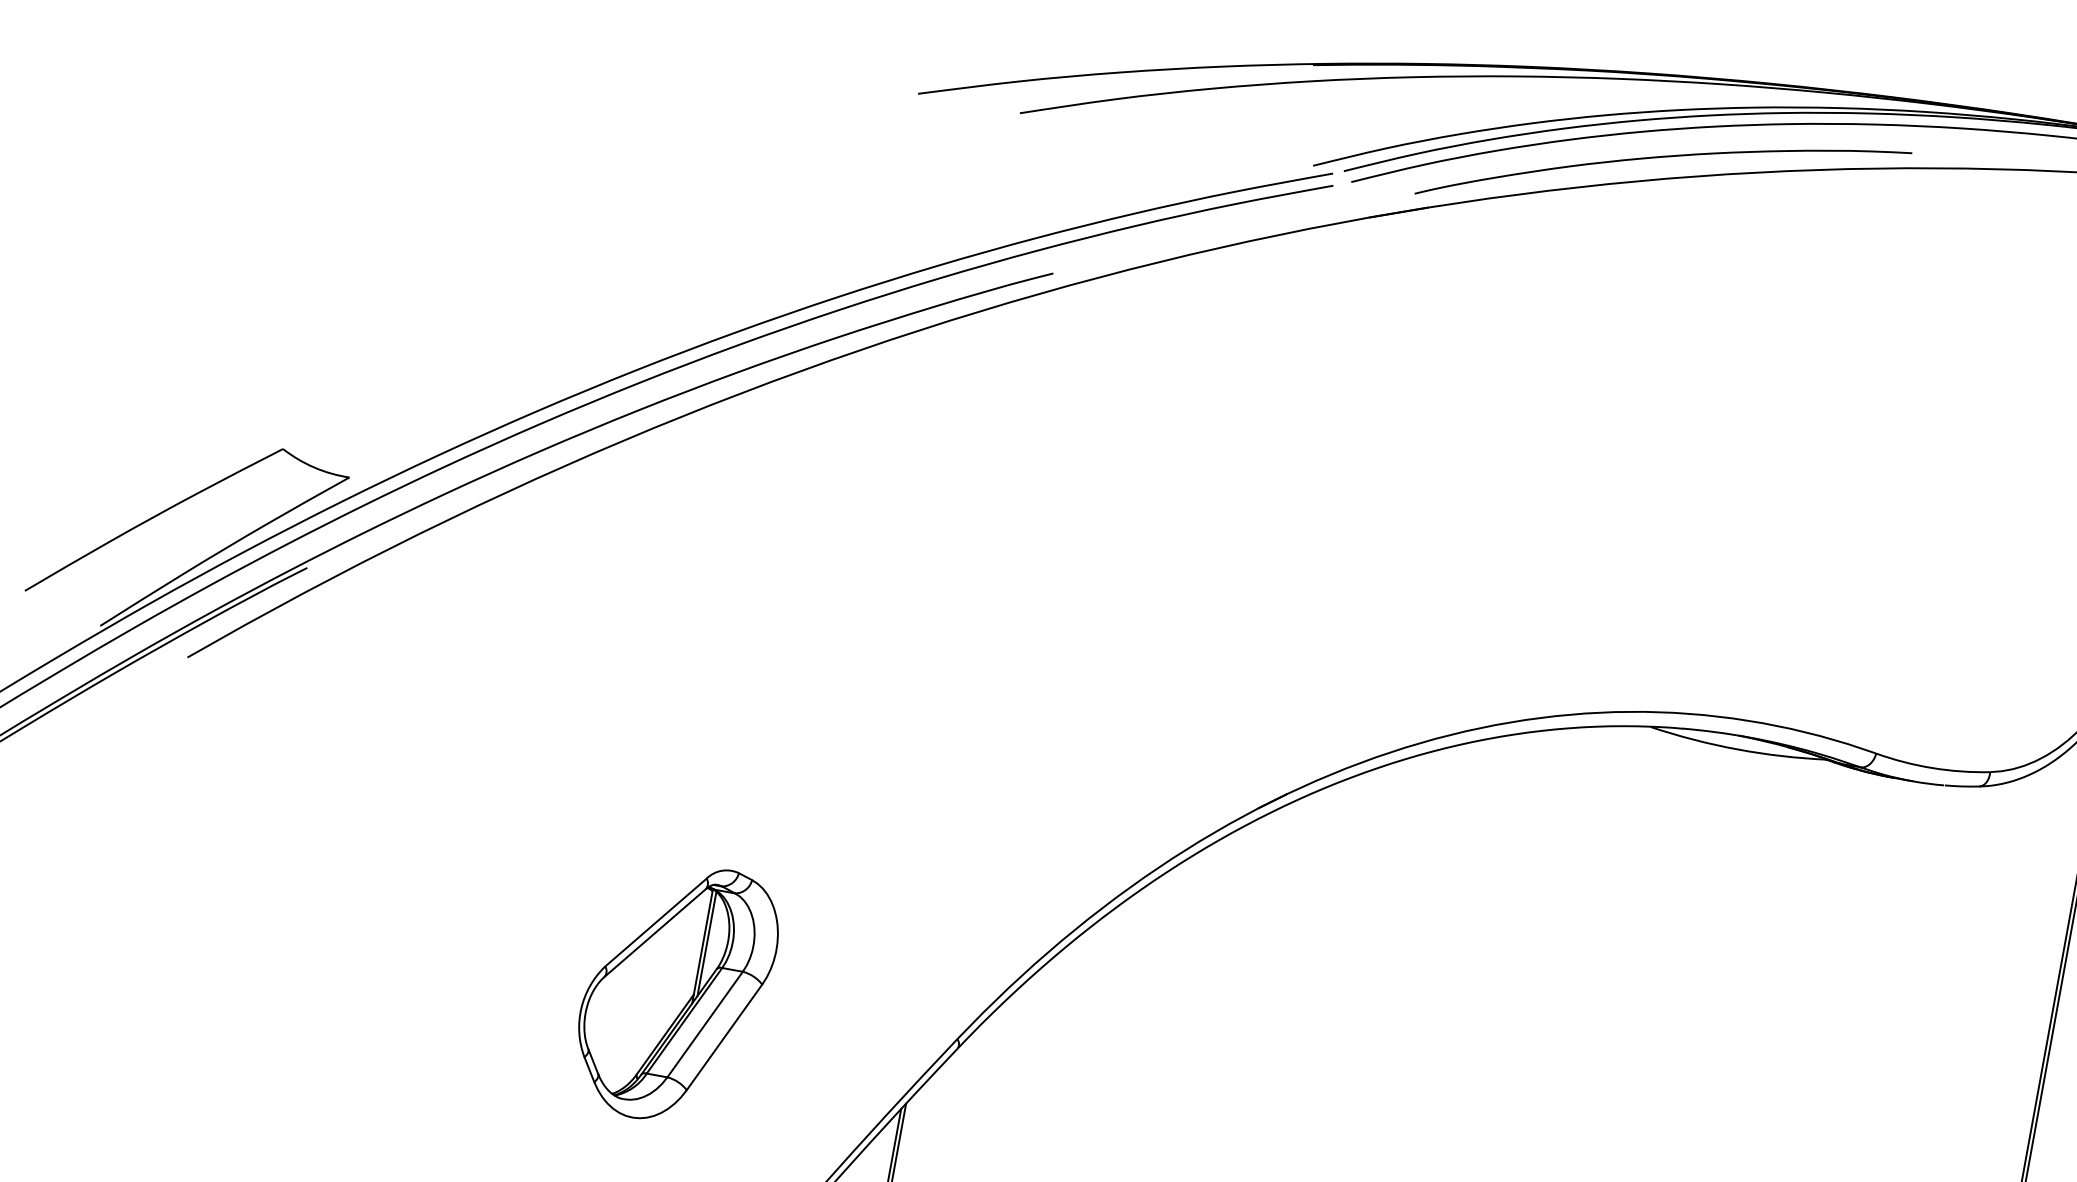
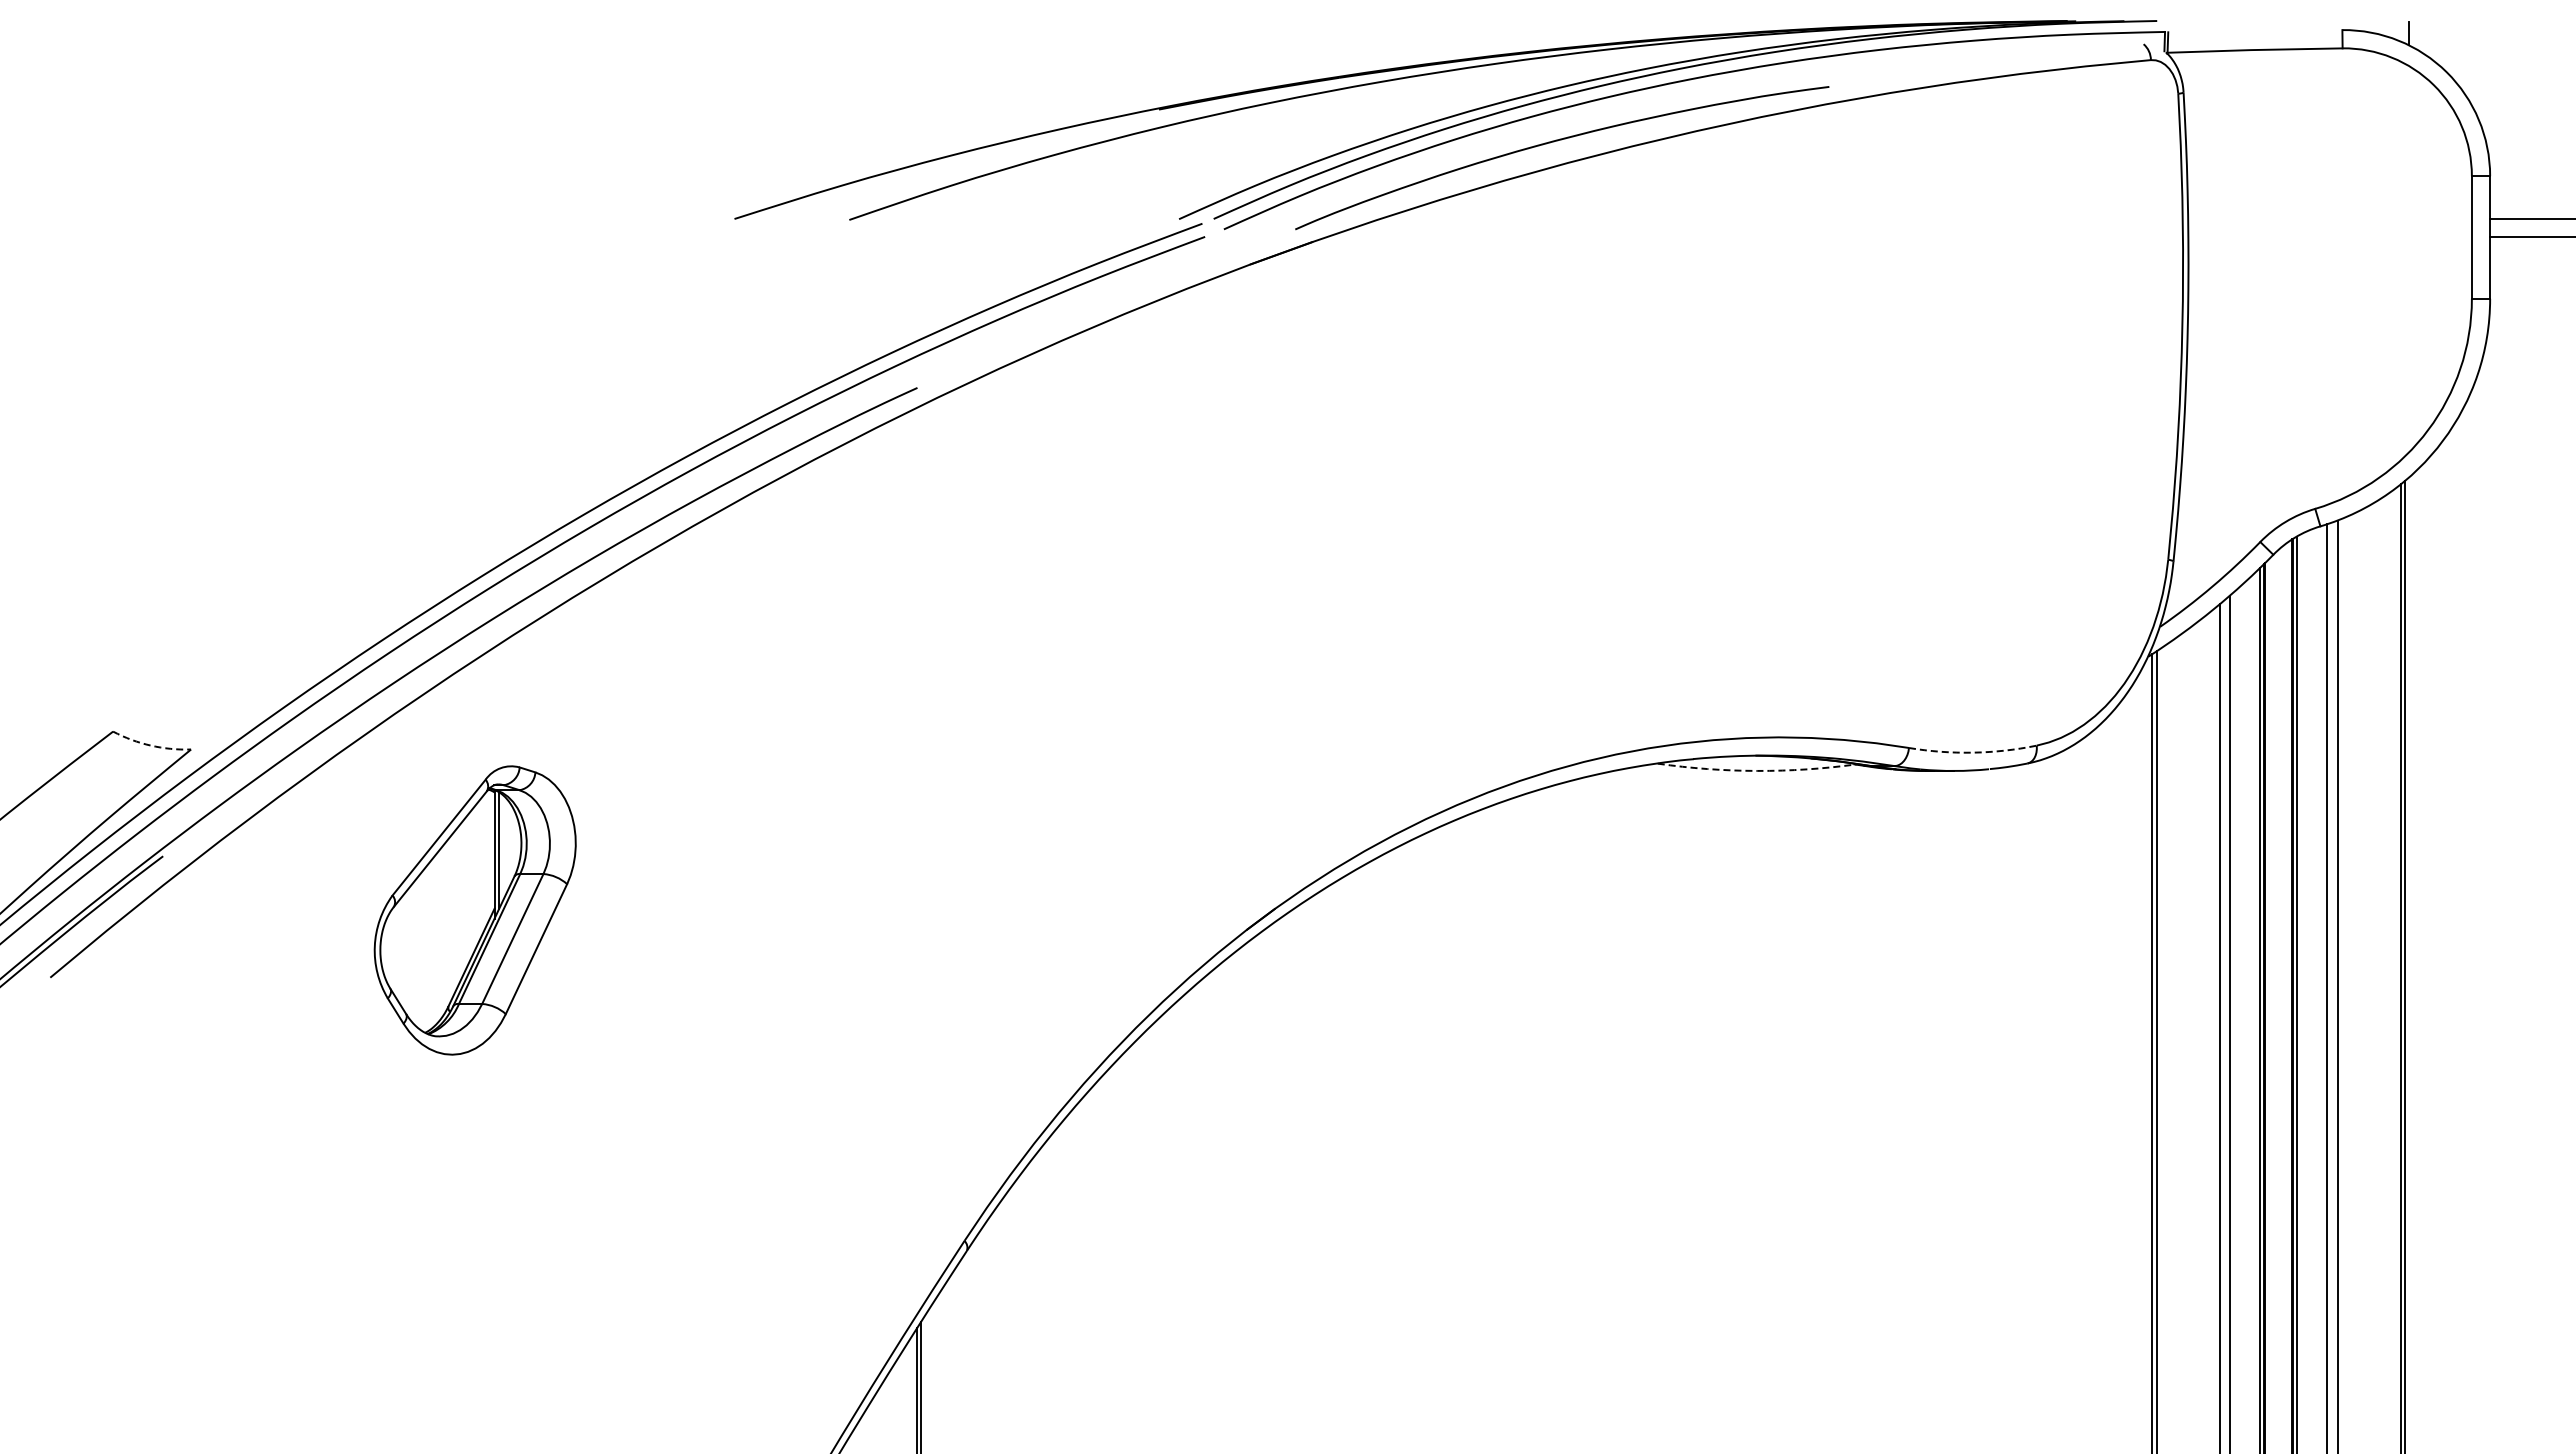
arc: (314, 467) -> (150, 745), solid -> dashed
arc: (1738, 749) -> (1757, 770), solid -> dashed
arc: (1932, 767) -> (1972, 752), solid -> dashed
part: (675, 993) -> (474, 910), moved

